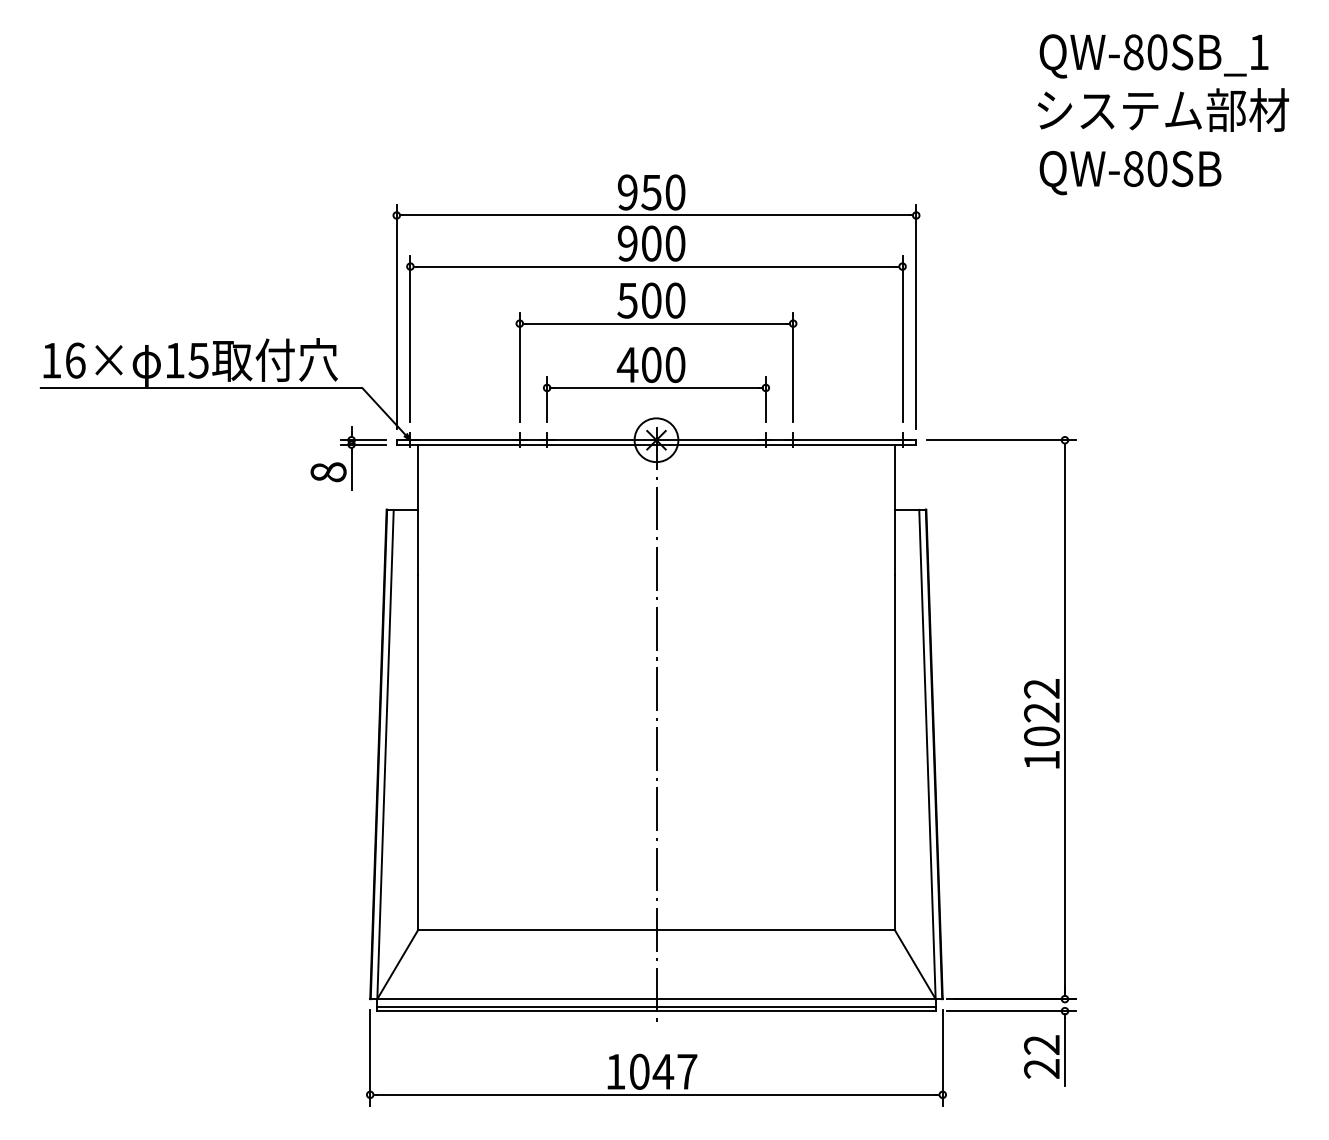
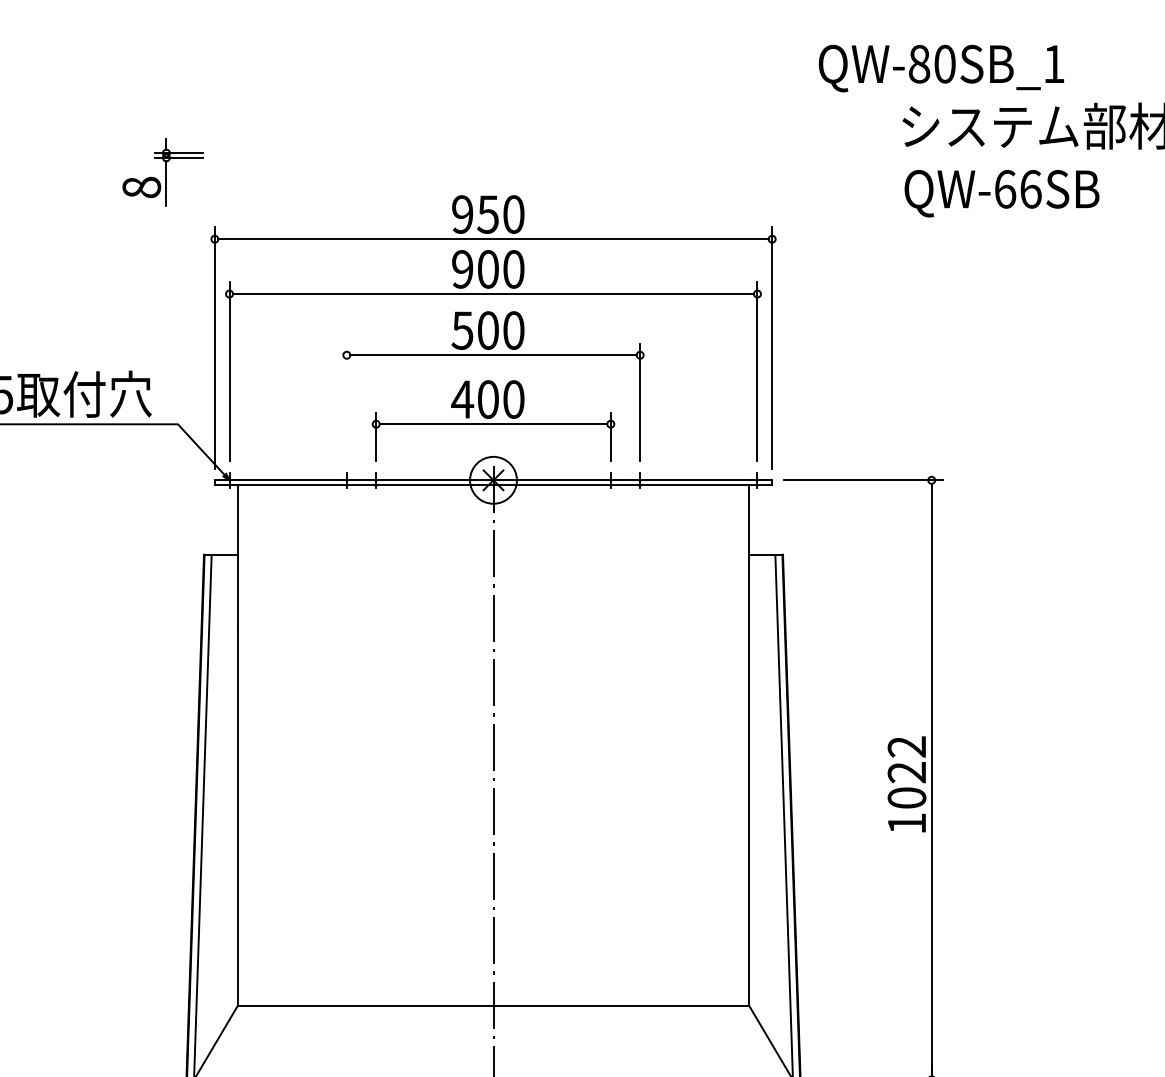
text: (1153, 56) -> (940, 68), moved
text: (1145, 168) -> (1018, 188), QW-80SB -> QW-66SB
line: (519, 367) -> (346, 402), removed
part: (348, 458) -> (163, 172), moved

